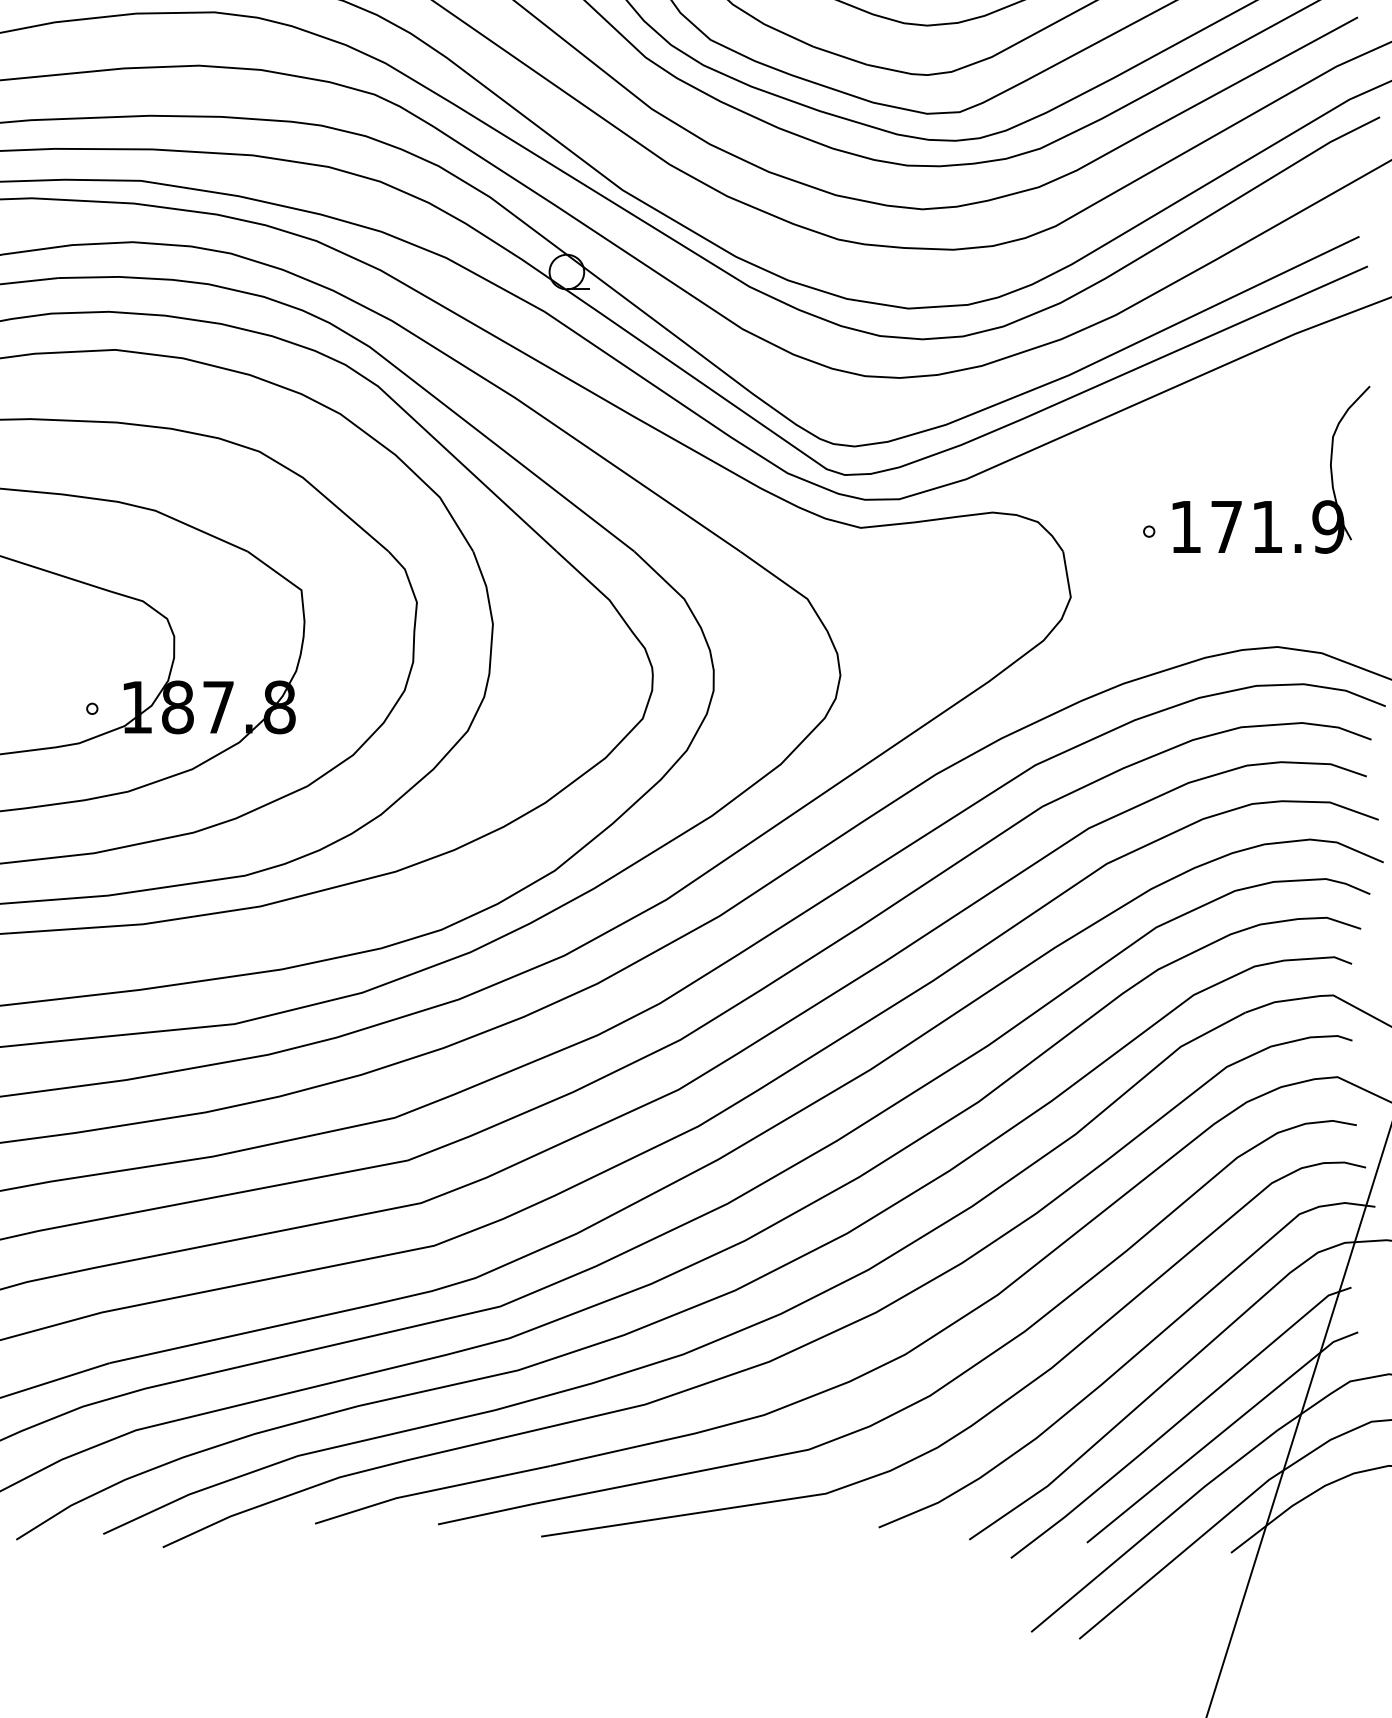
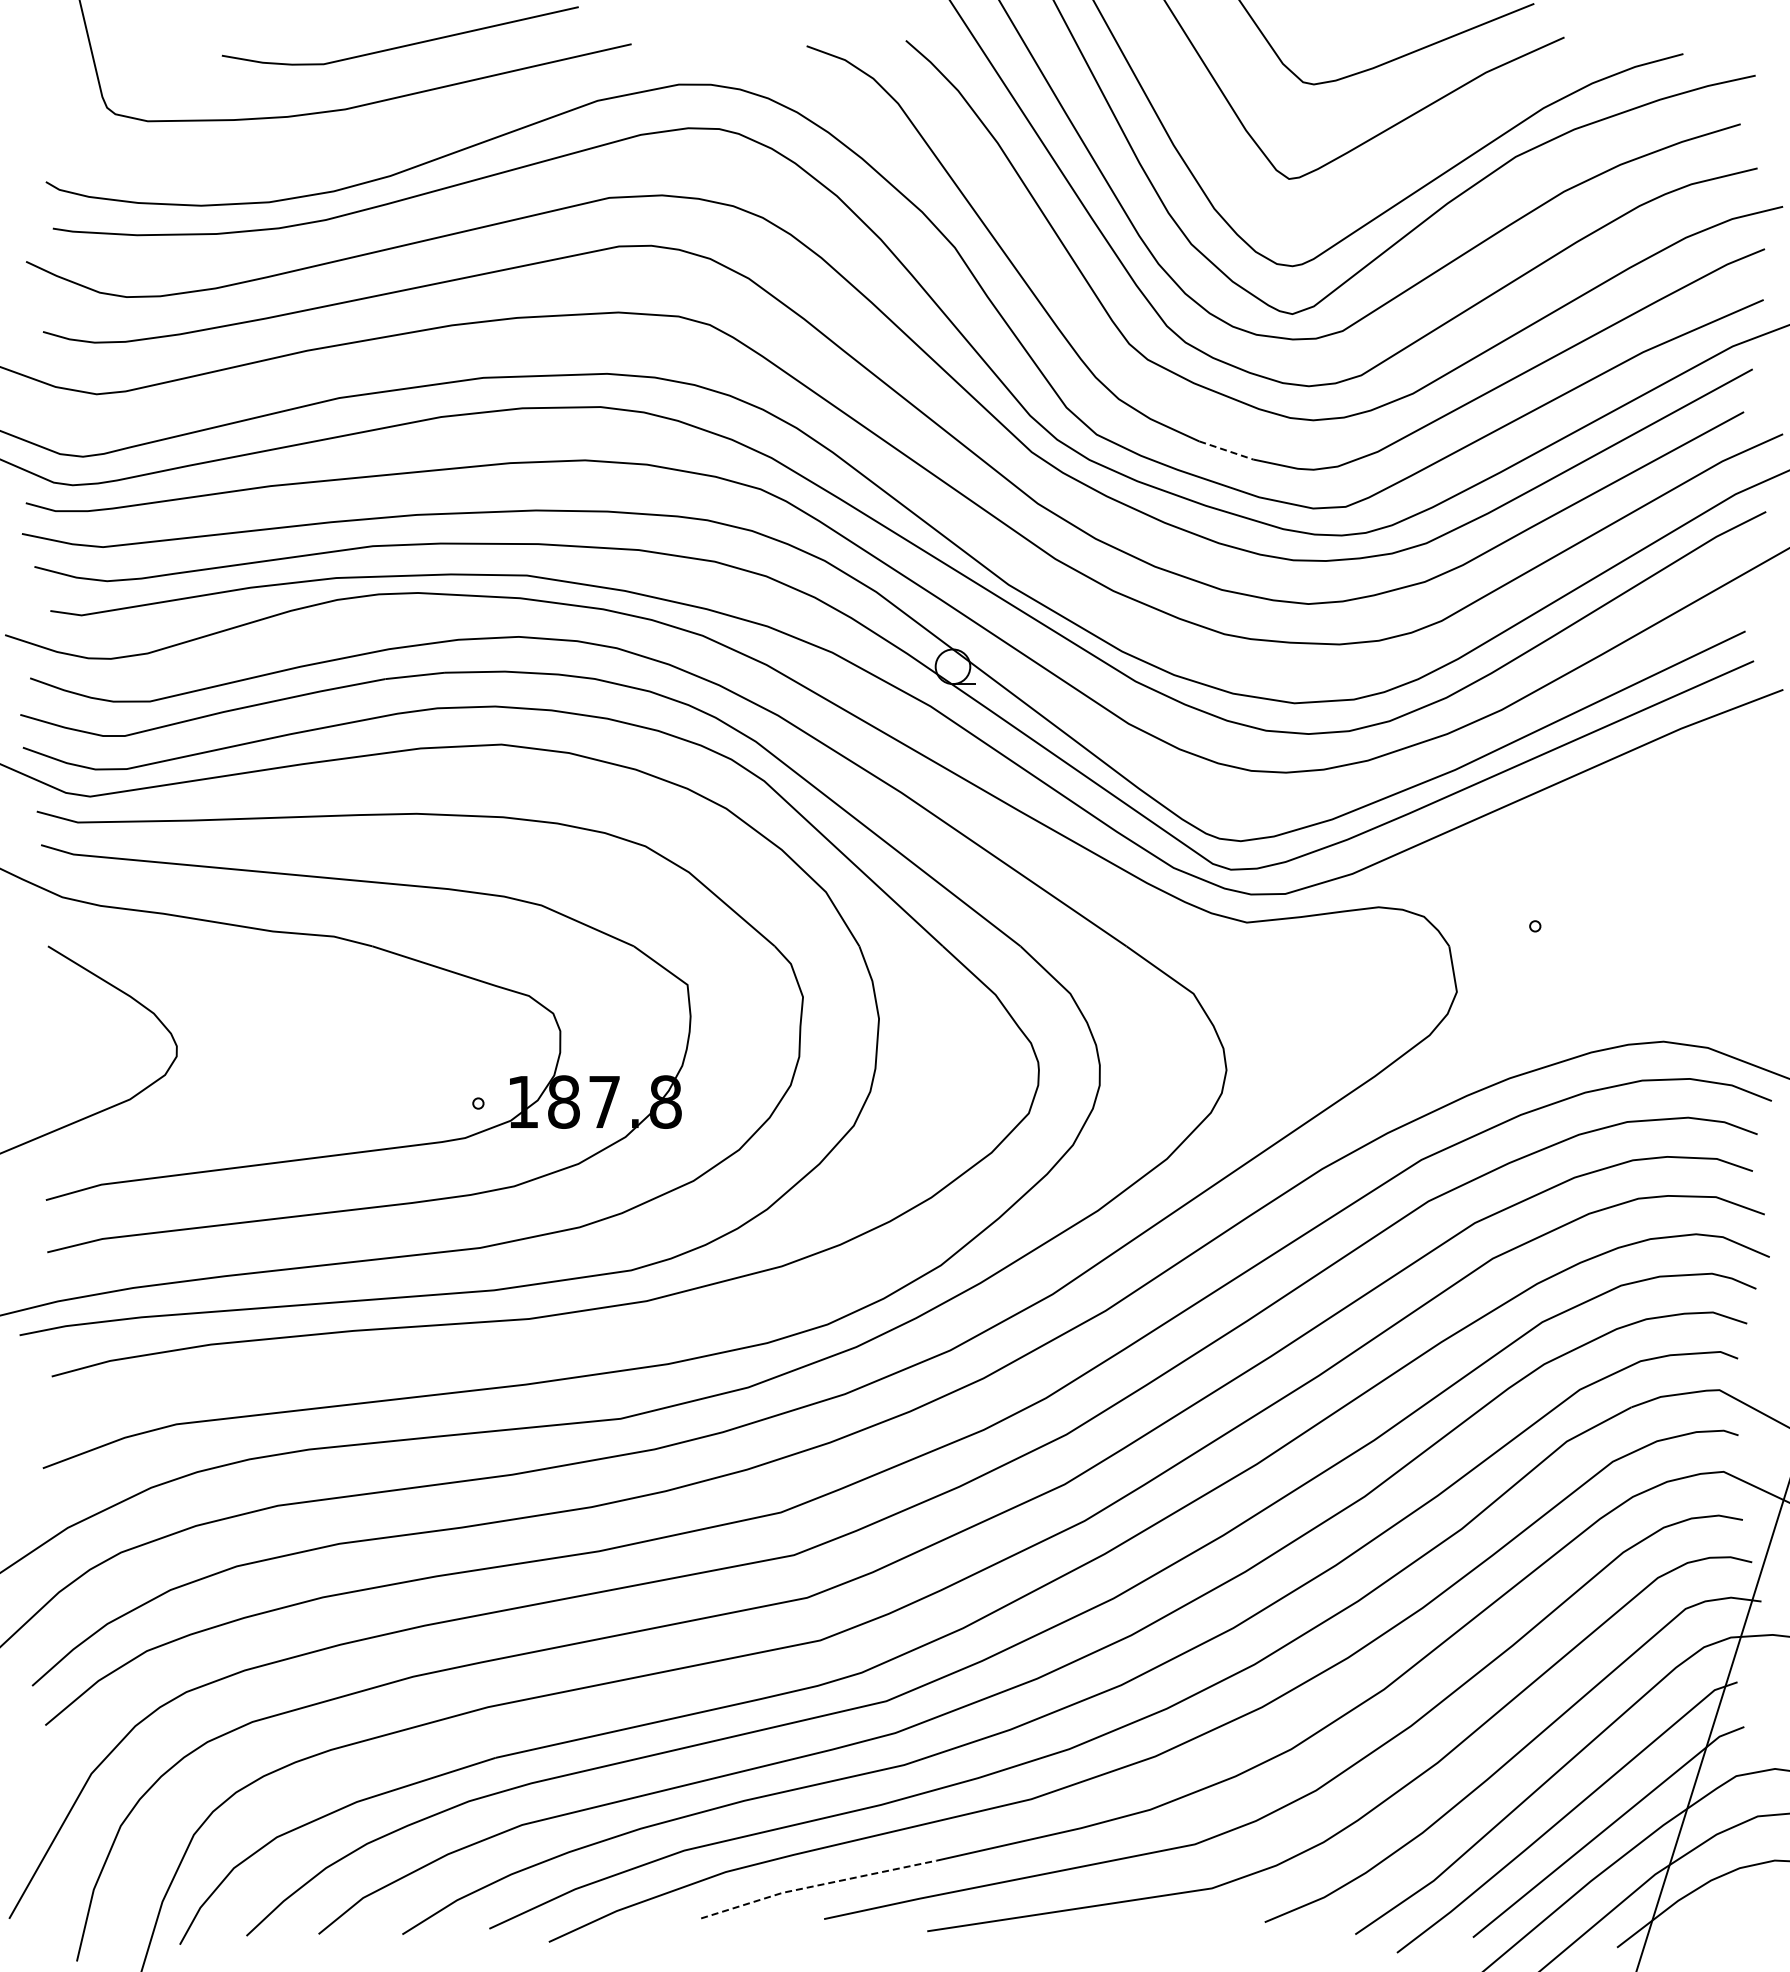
line: (840, 55) -> (1226, 450), solid -> dashed
part: (1271, 500) -> (1657, 895), removed
line: (431, 1490) -> (817, 1885), solid -> dashed

